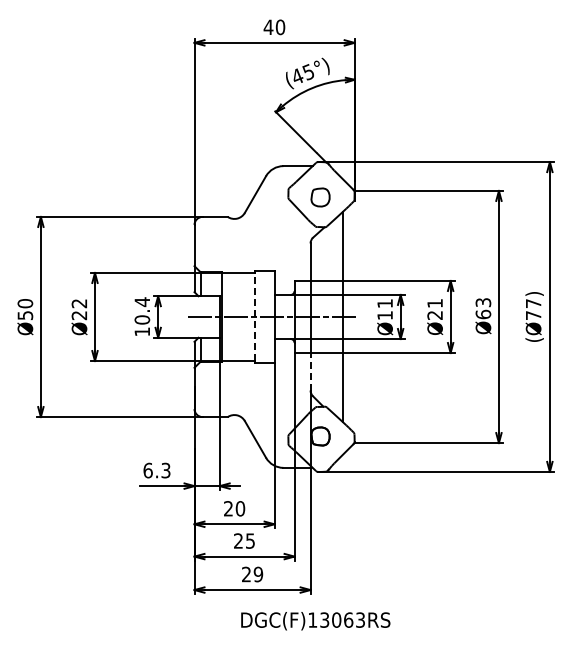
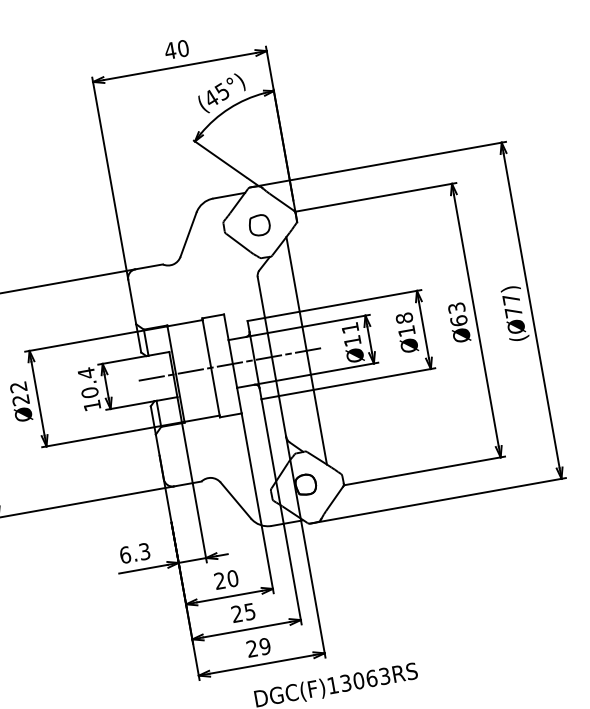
text: (434, 308) -> (404, 323), Ø21 -> Ø18
line: (254, 316) -> (211, 367), dashed -> solid
line: (310, 371) -> (282, 416), dashed -> solid

